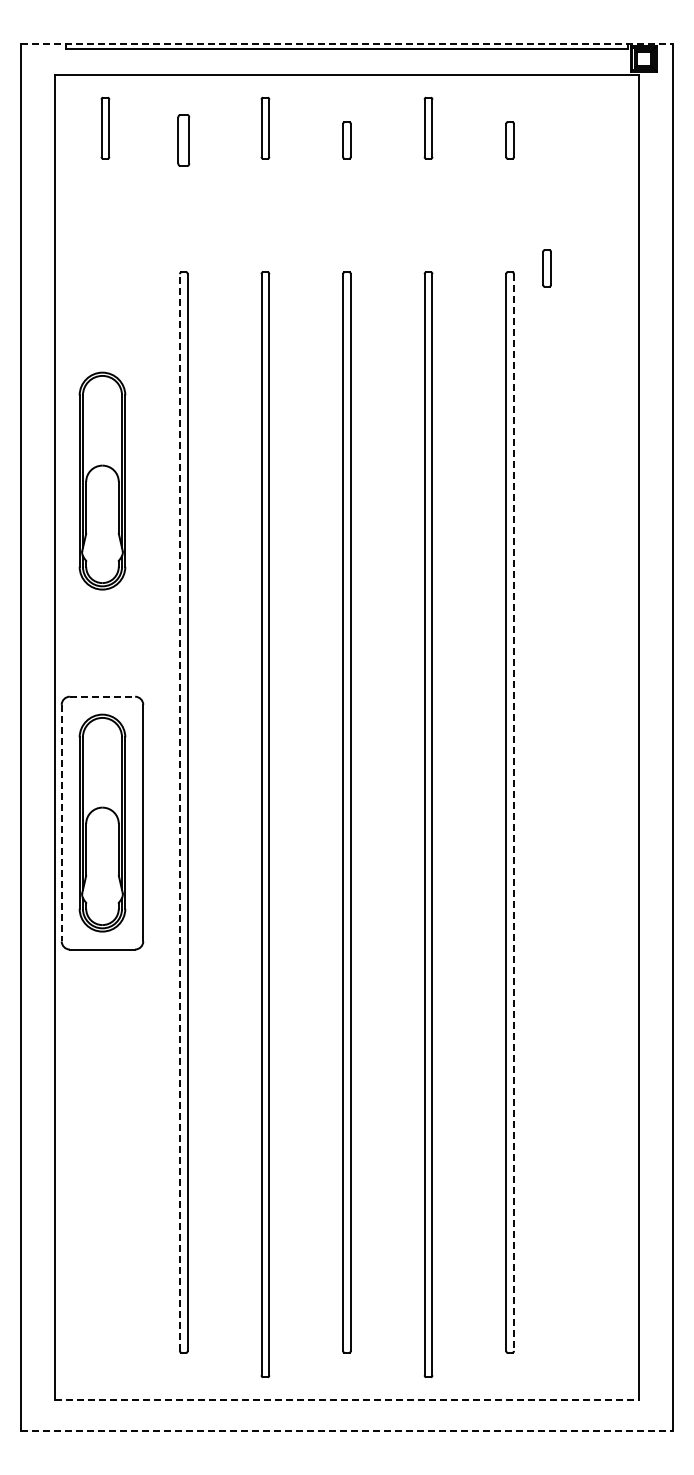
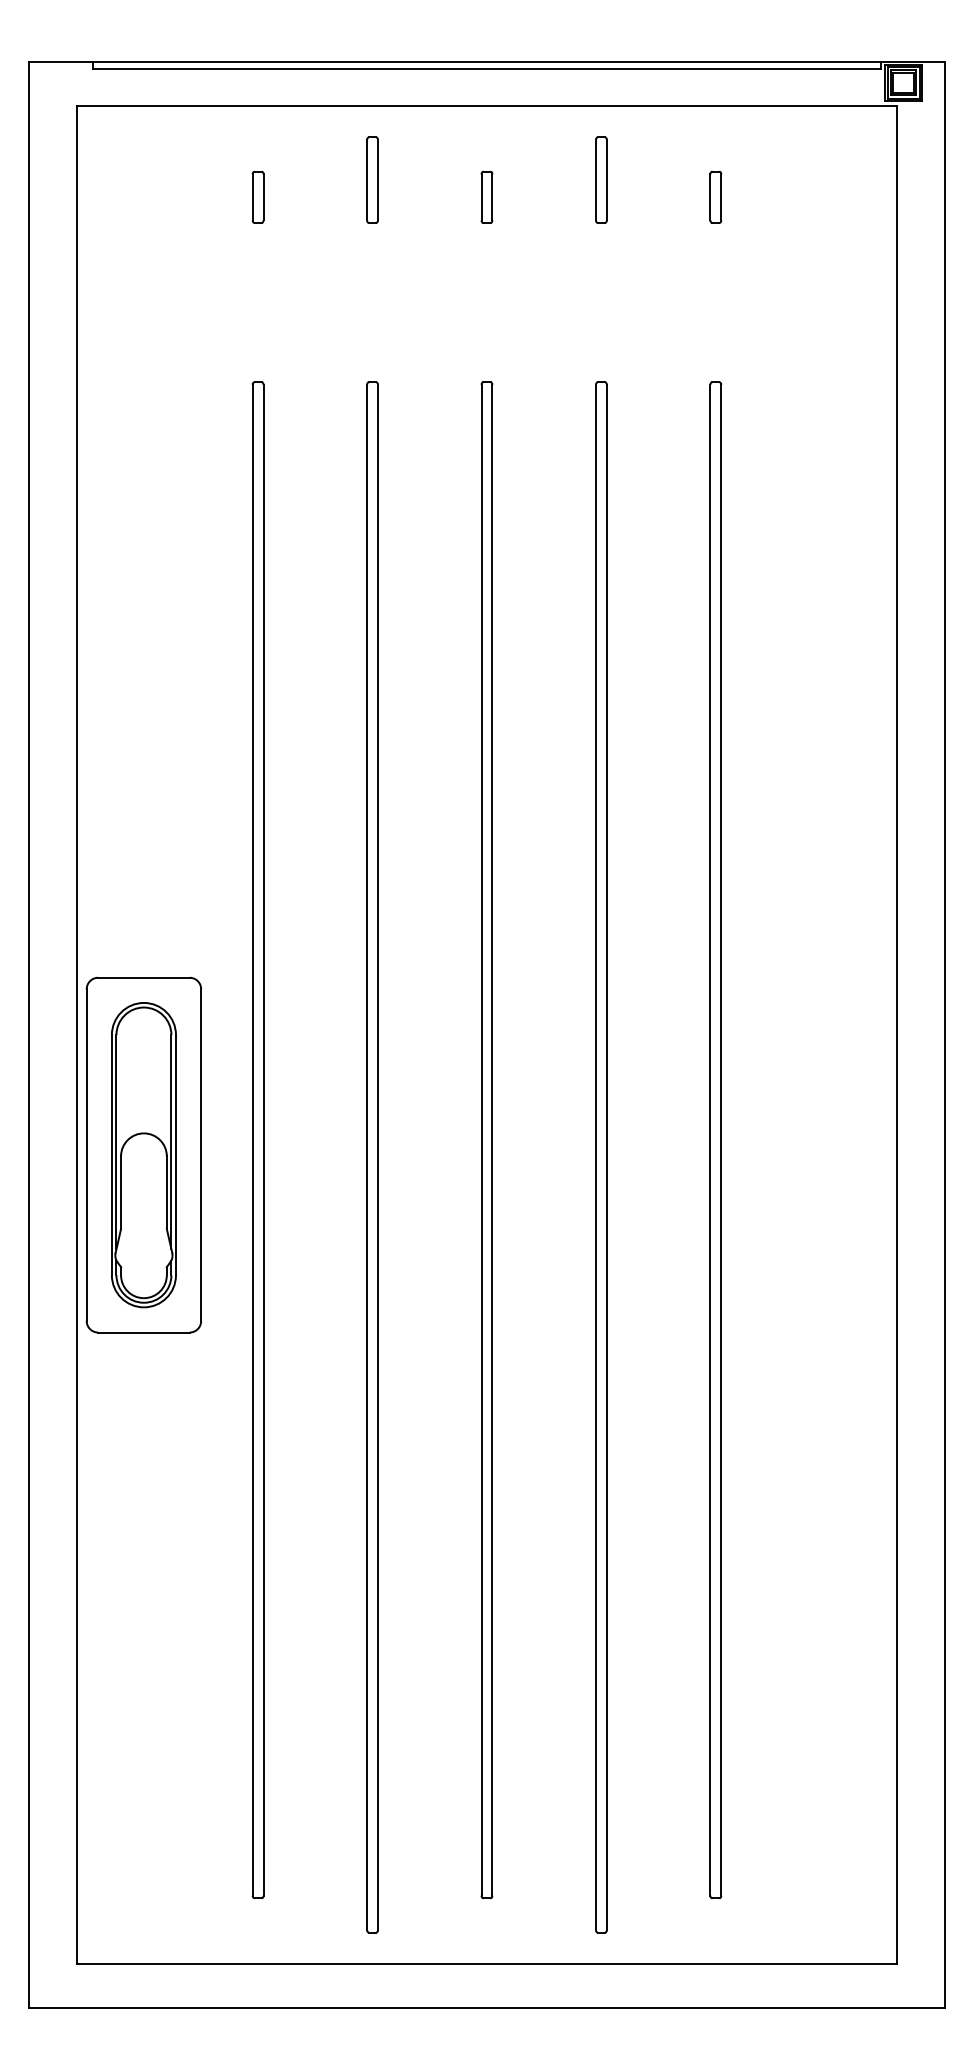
line: (347, 44) -> (487, 62), dashed -> solid
part: (105, 127) -> (148, 179), removed
part: (183, 140) -> (257, 197), size x0.71
part: (546, 268) -> (766, 376), removed
part: (102, 480) -> (143, 674), removed
line: (102, 696) -> (143, 977), dashed -> solid
line: (179, 812) -> (251, 1140), dashed -> solid
line: (514, 813) -> (722, 1141), dashed -> solid
line: (61, 823) -> (86, 1155), dashed -> solid
line: (347, 1399) -> (487, 1963), dashed -> solid
line: (347, 1430) -> (487, 2007), dashed -> solid

